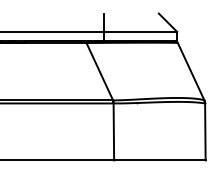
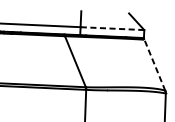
line: (140, 31) -> (112, 28), solid -> dashed
line: (191, 71) -> (155, 65), solid -> dashed

